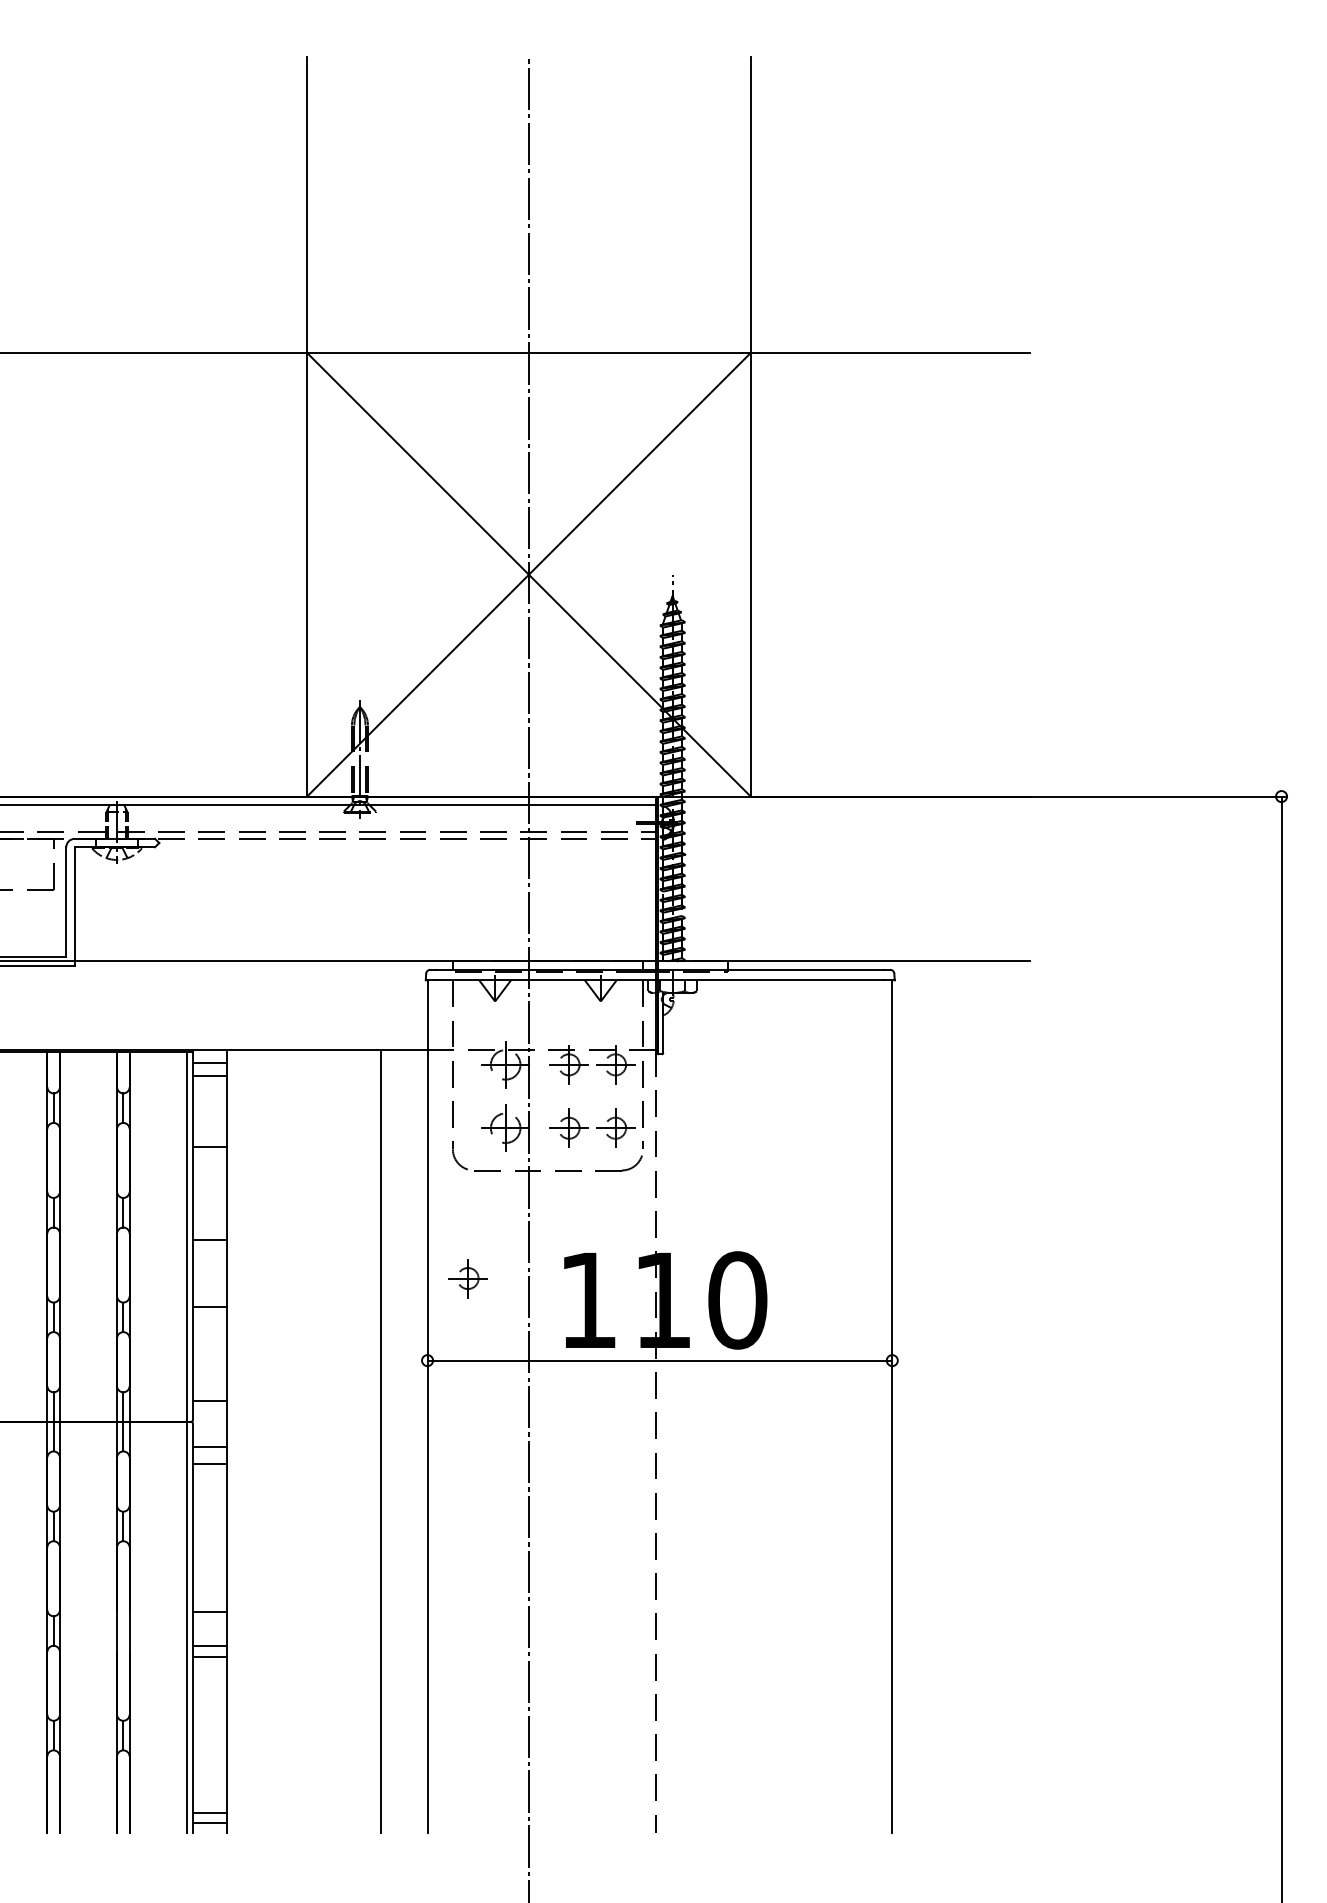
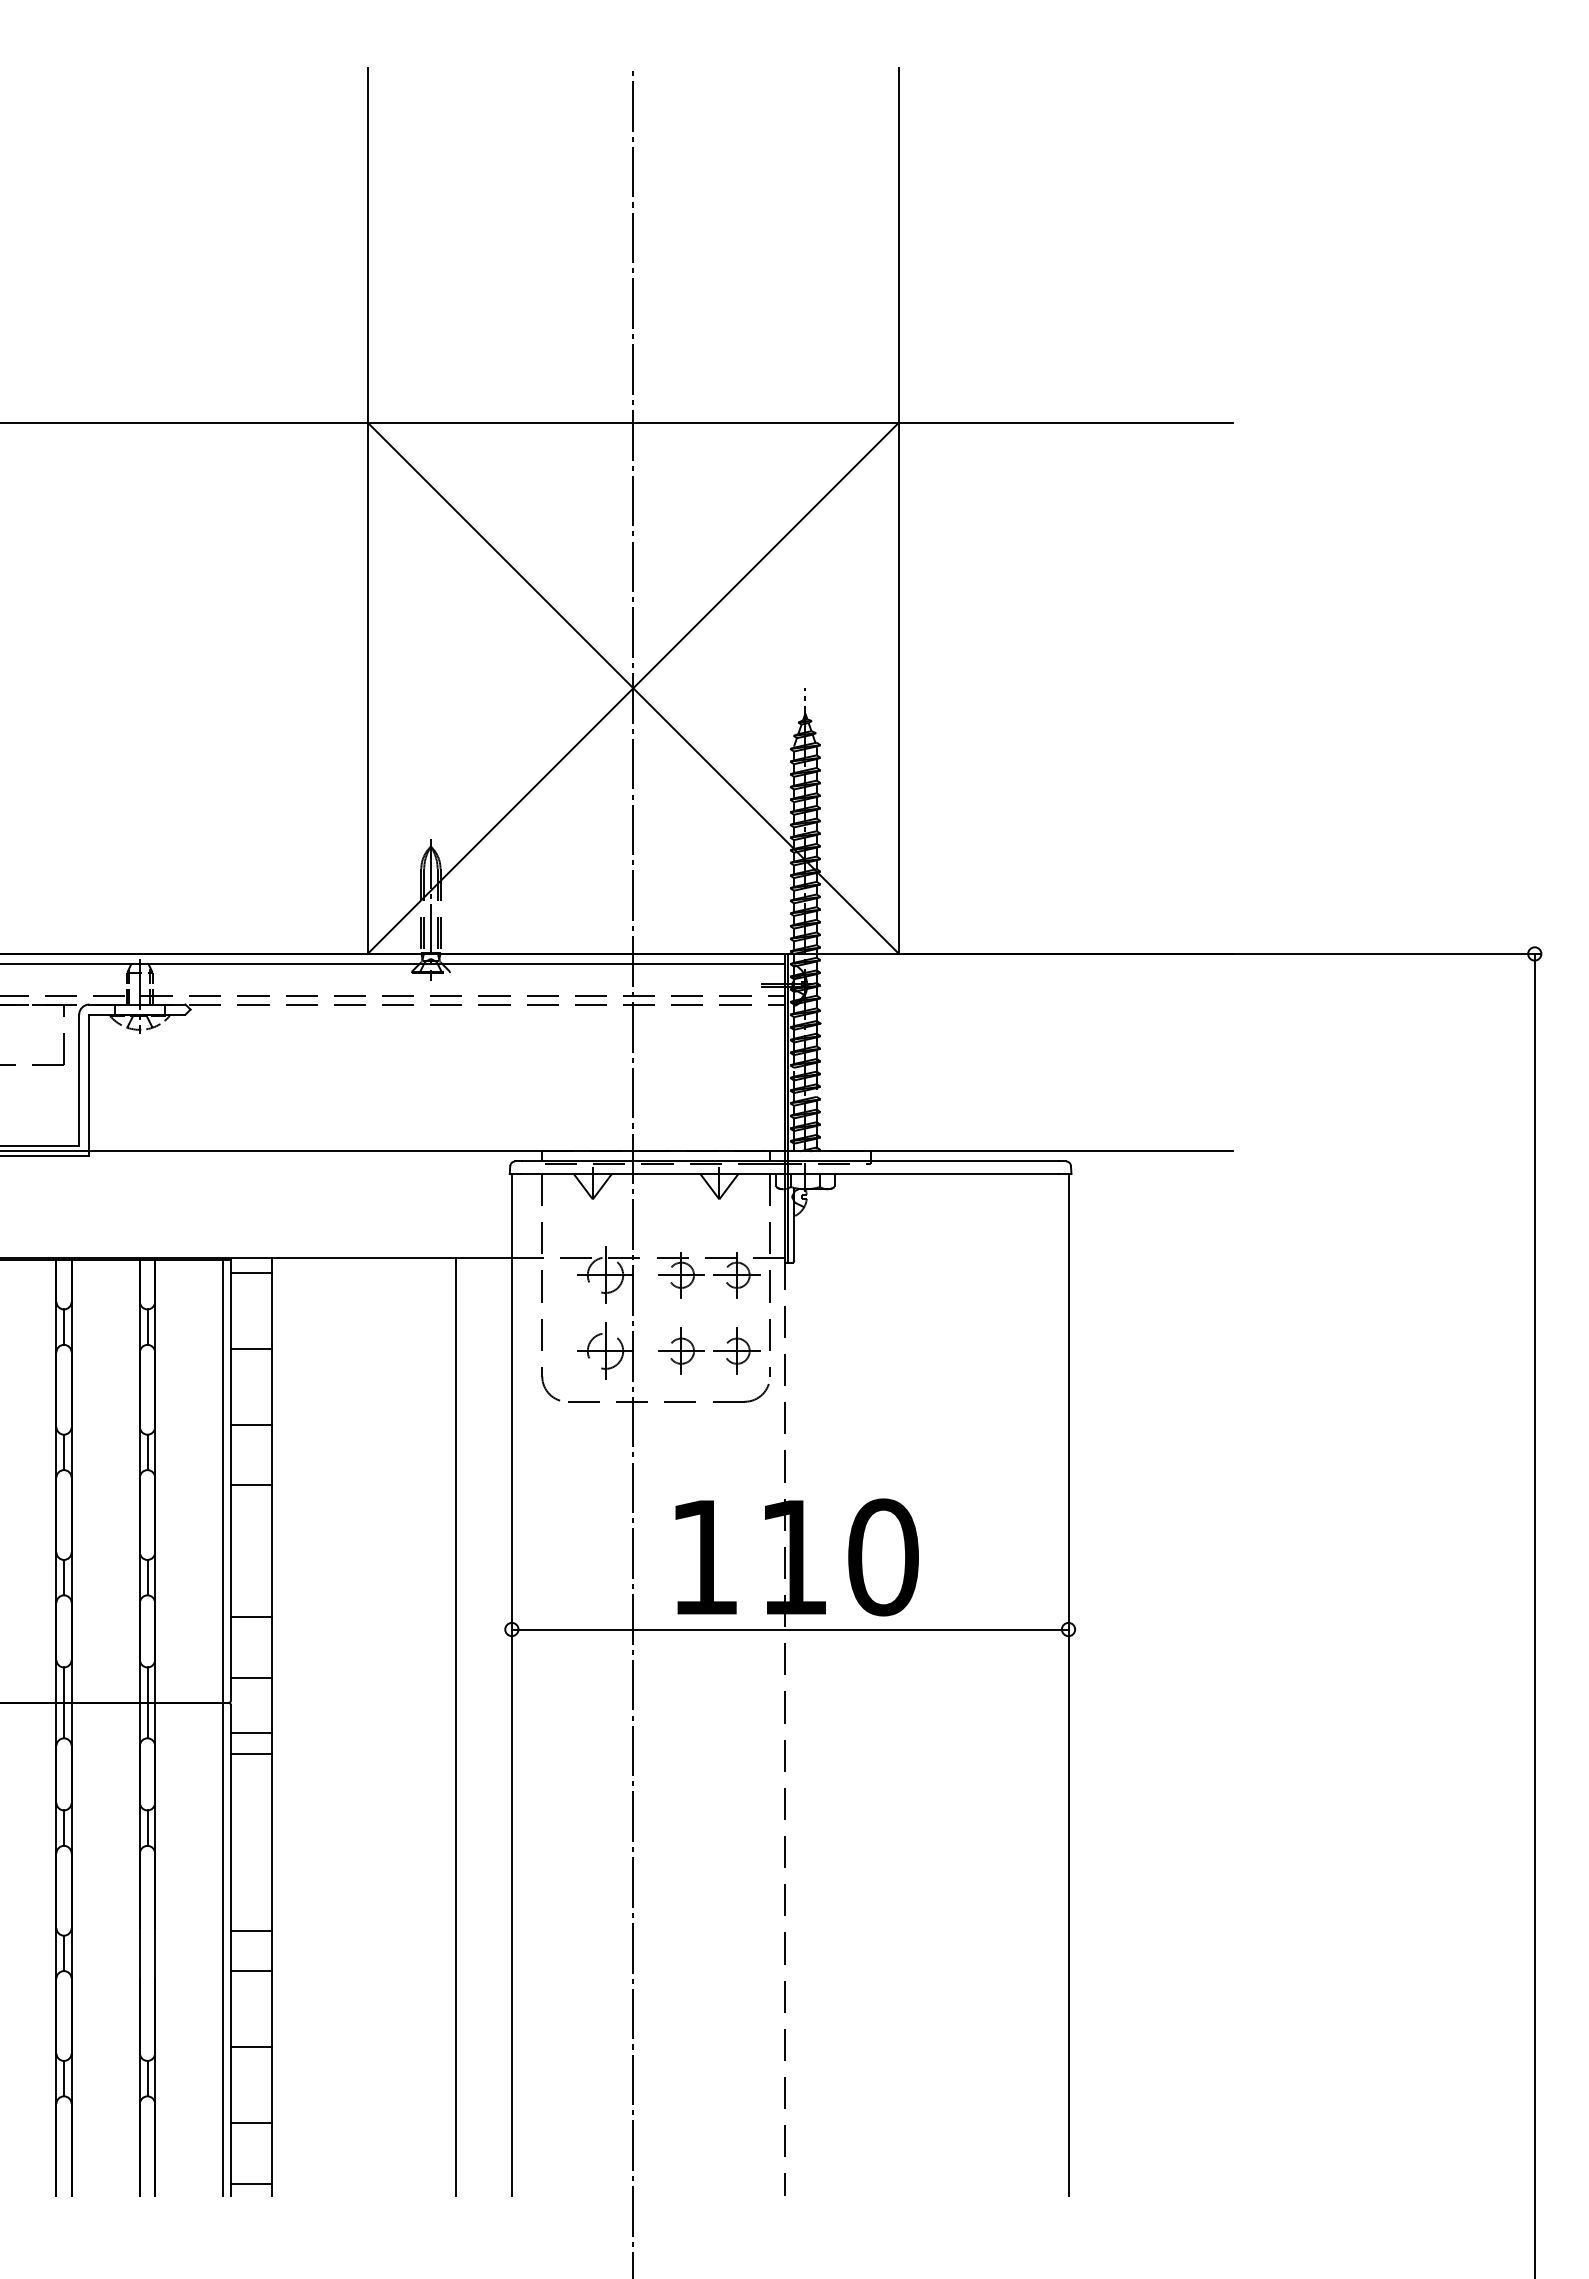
line: (210, 1075) -> (251, 1348), moved
line: (210, 1146) -> (251, 1424), moved
part: (468, 1277) -> (560, 1530), removed
line: (210, 1307) -> (251, 1616), moved
line: (210, 1656) -> (251, 2047), moved
line: (210, 1813) -> (251, 2122), moved

